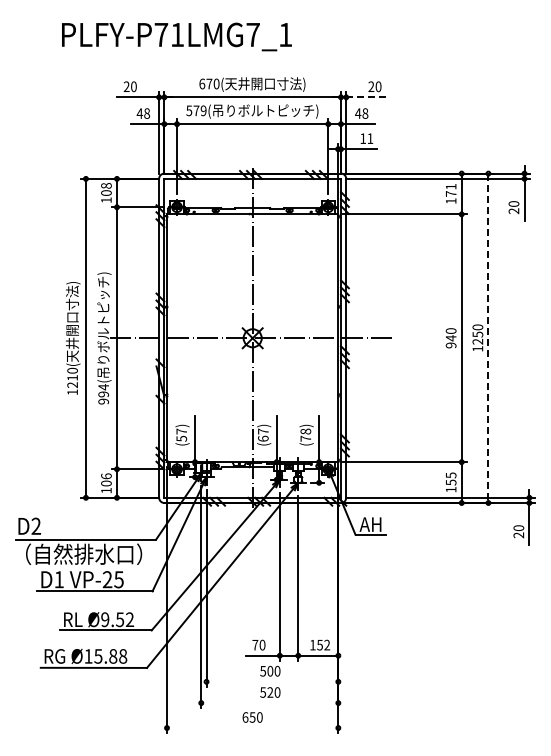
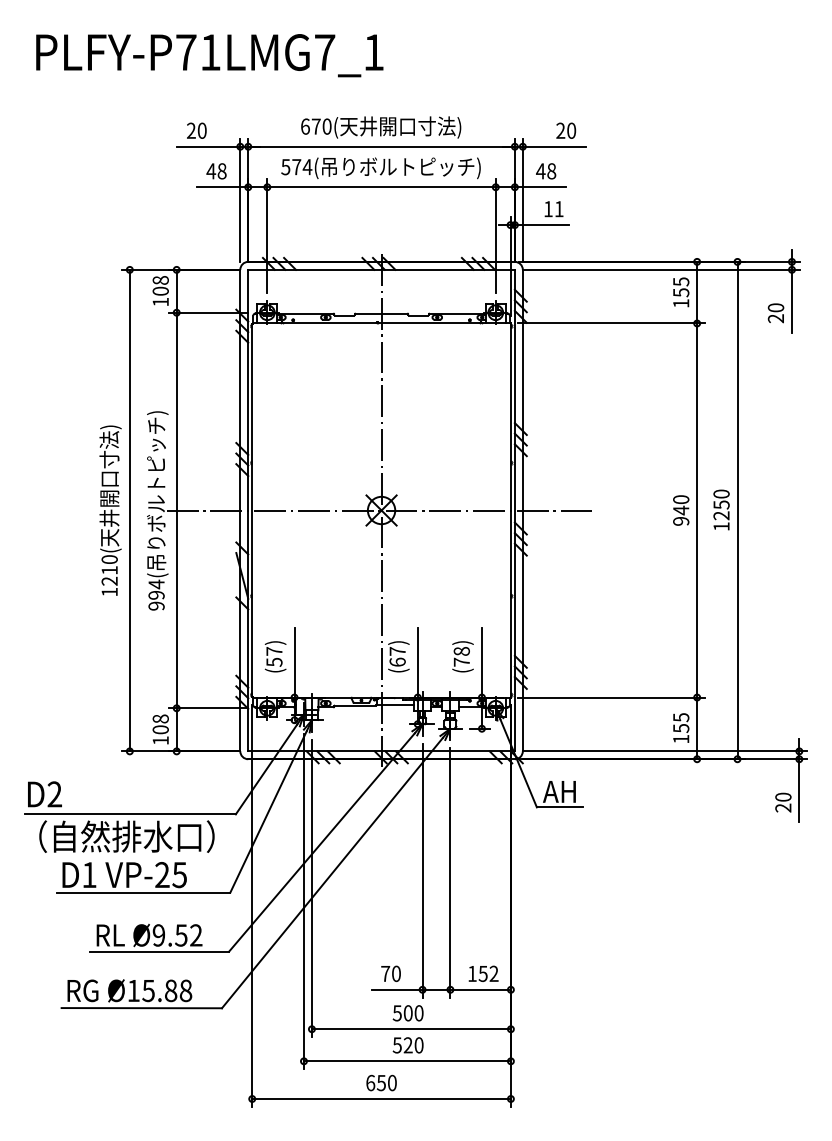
text: (176, 36) -> (209, 54), moved
line: (367, 97) -> (554, 147), dashed -> solid
text: (203, 110) -> (307, 166), 579( -> 574(
text: (451, 190) -> (681, 287), 171 -> 155
line: (488, 338) -> (737, 510), dashed -> solid
text: (106, 476) -> (160, 719), 106 -> 108
line: (272, 681) -> (411, 1028), added
line: (269, 703) -> (406, 1061), added
line: (252, 728) -> (381, 1099), added

